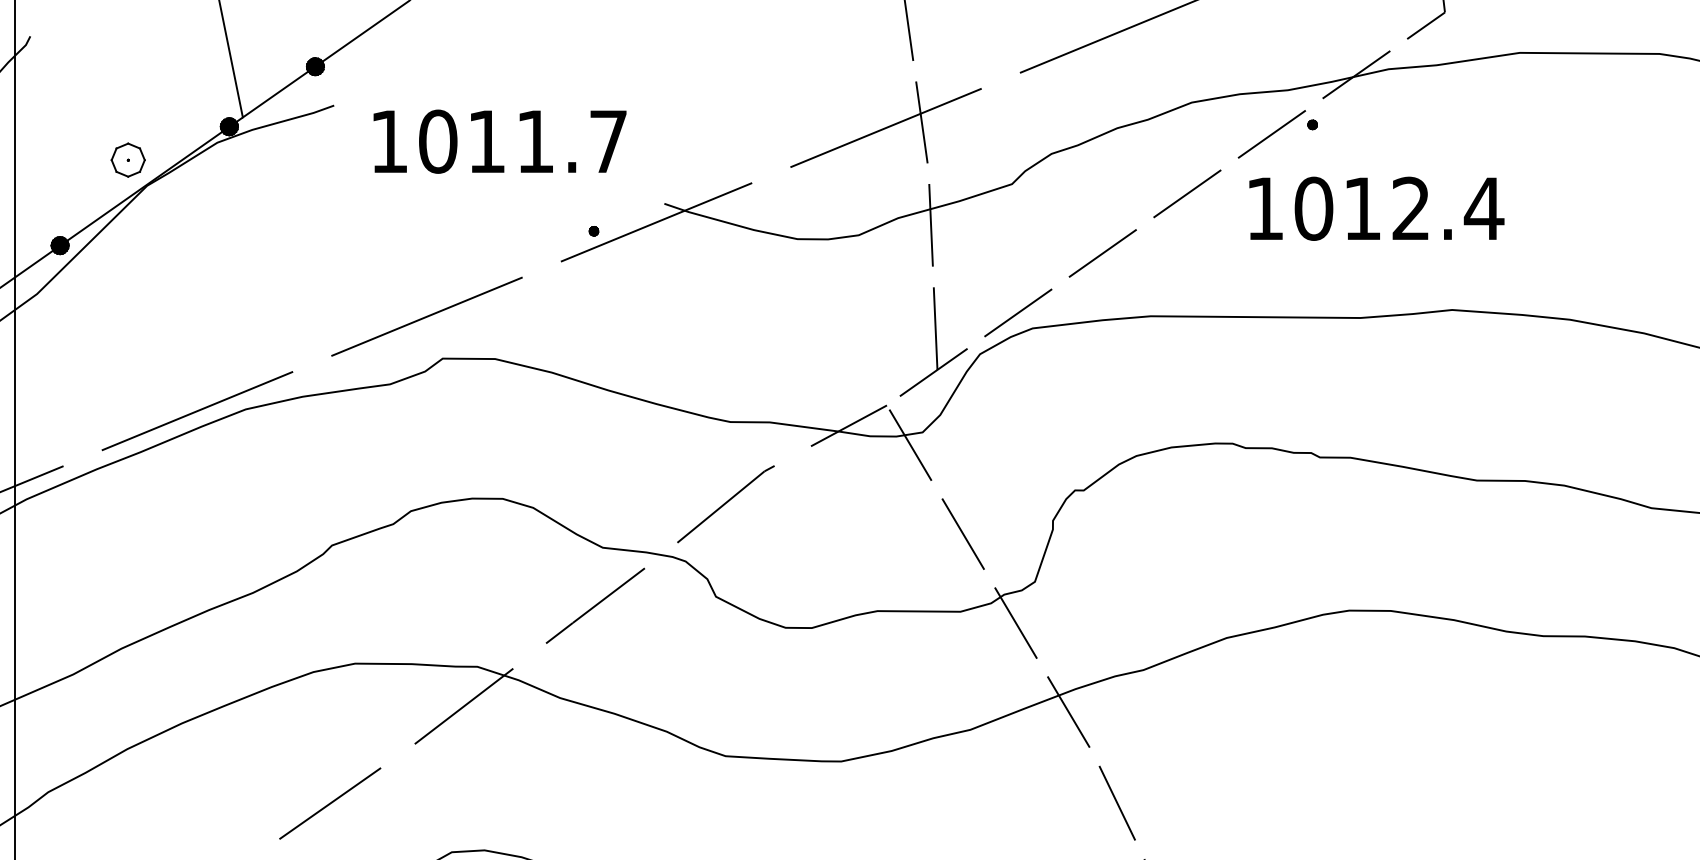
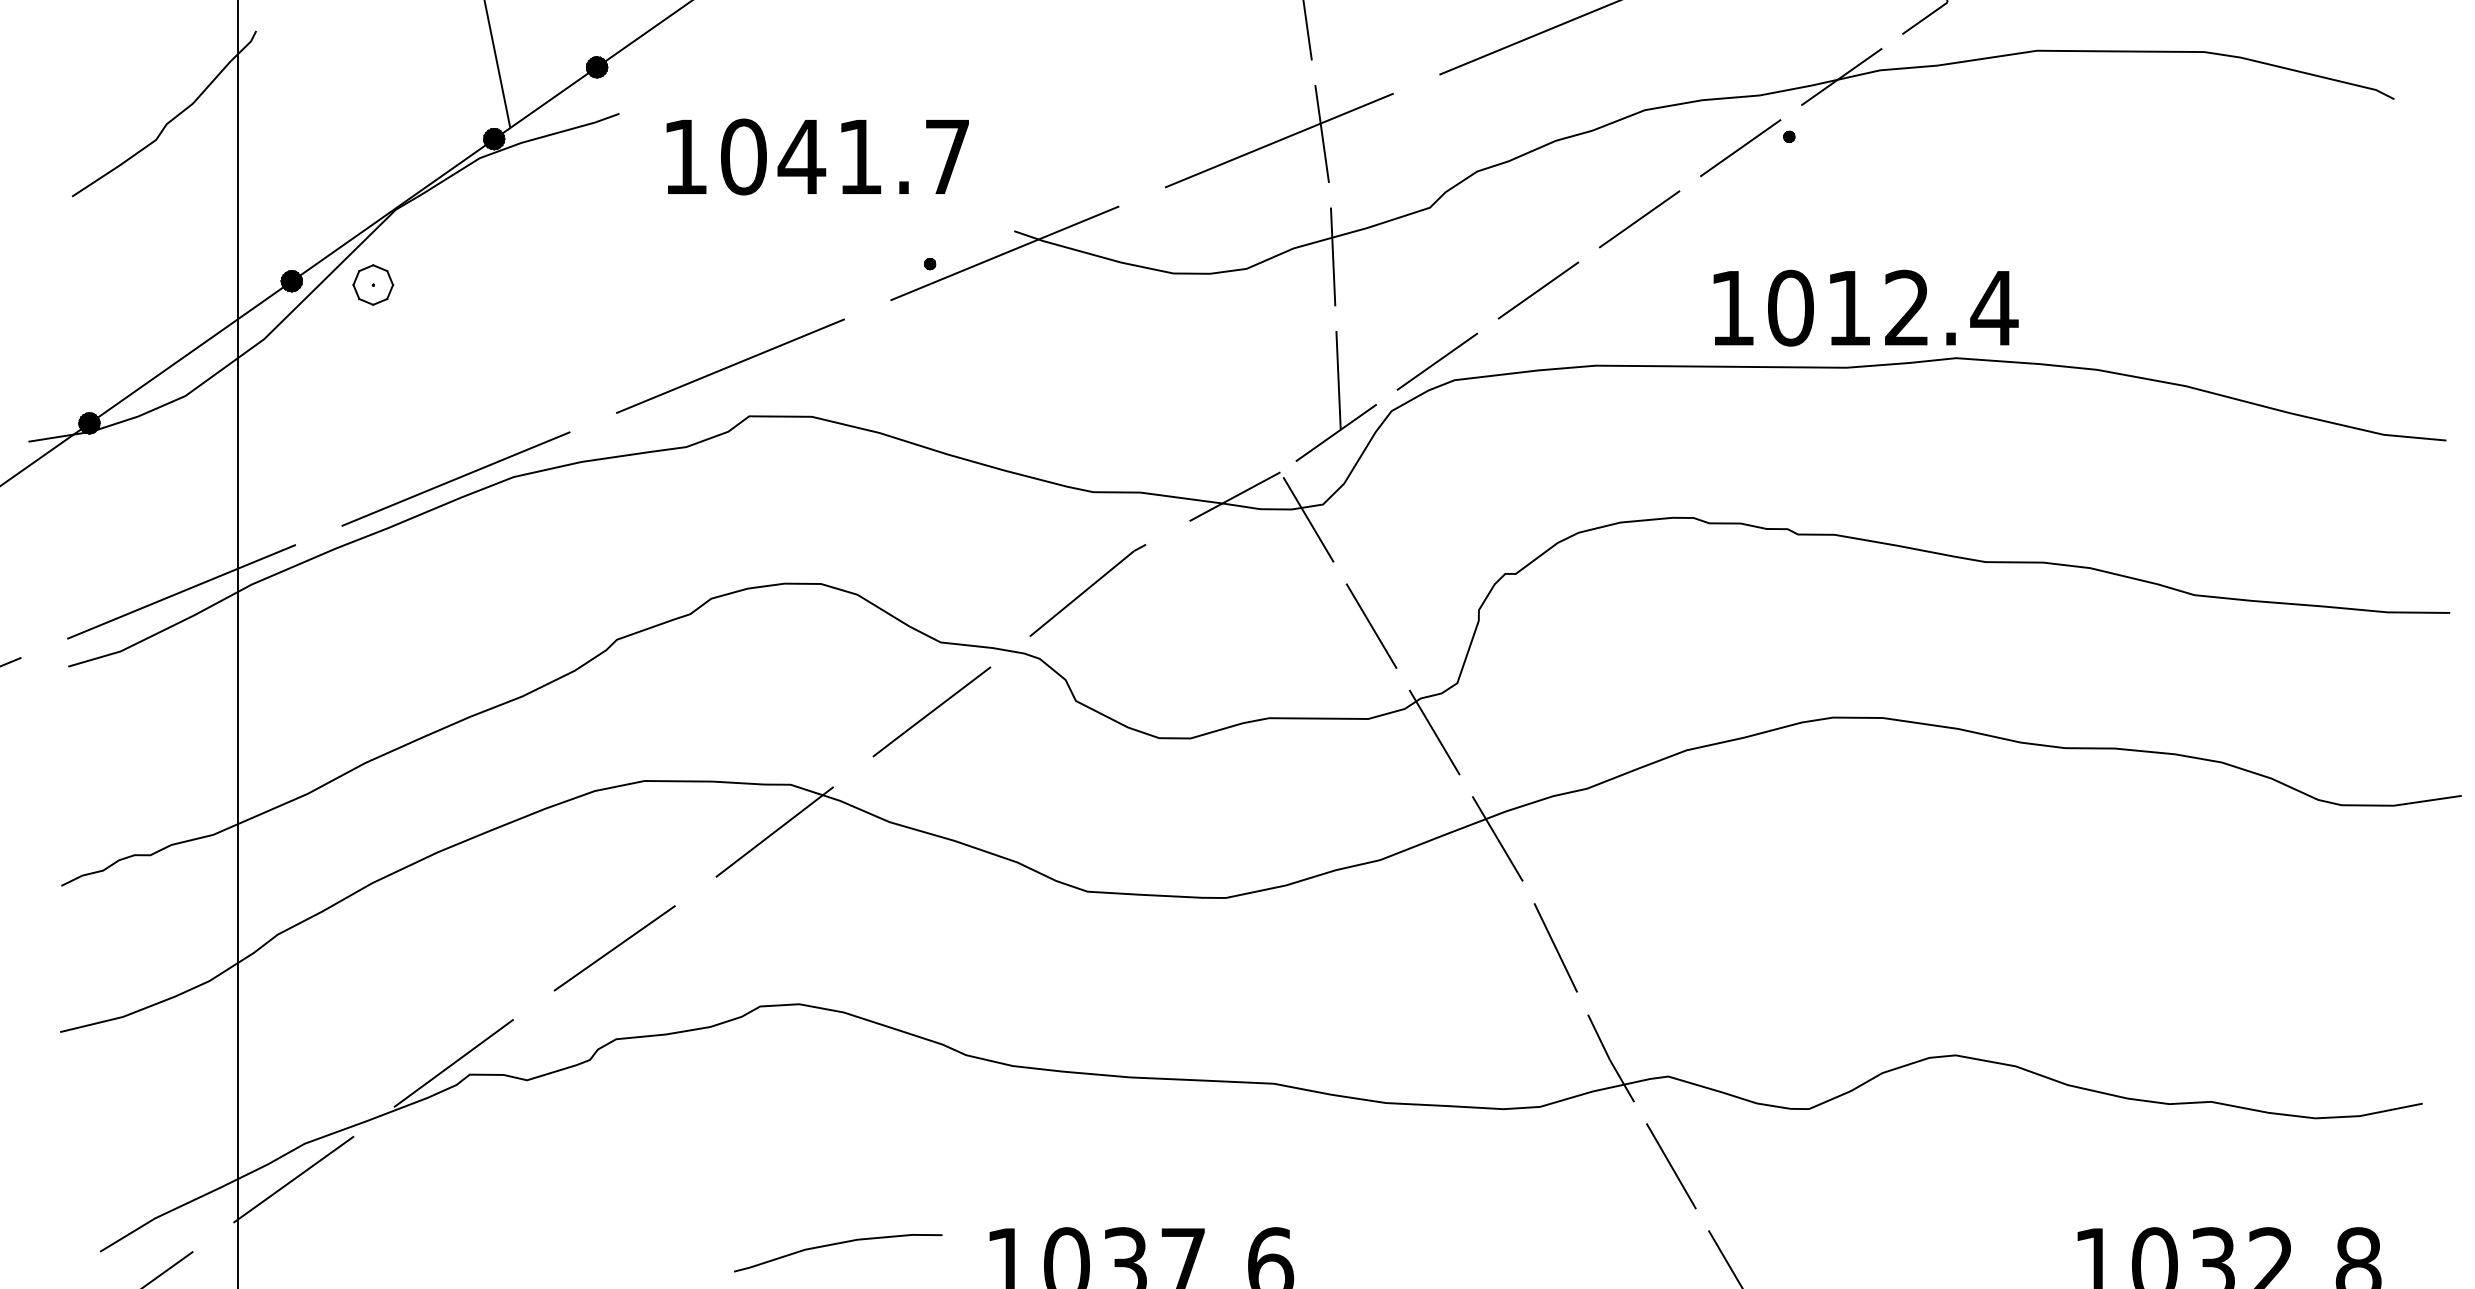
text: (486, 141) -> (801, 156), 1011.7 -> 1041.7
part: (128, 159) -> (373, 284), moved
text: (1376, 208) -> (1865, 307), moved

